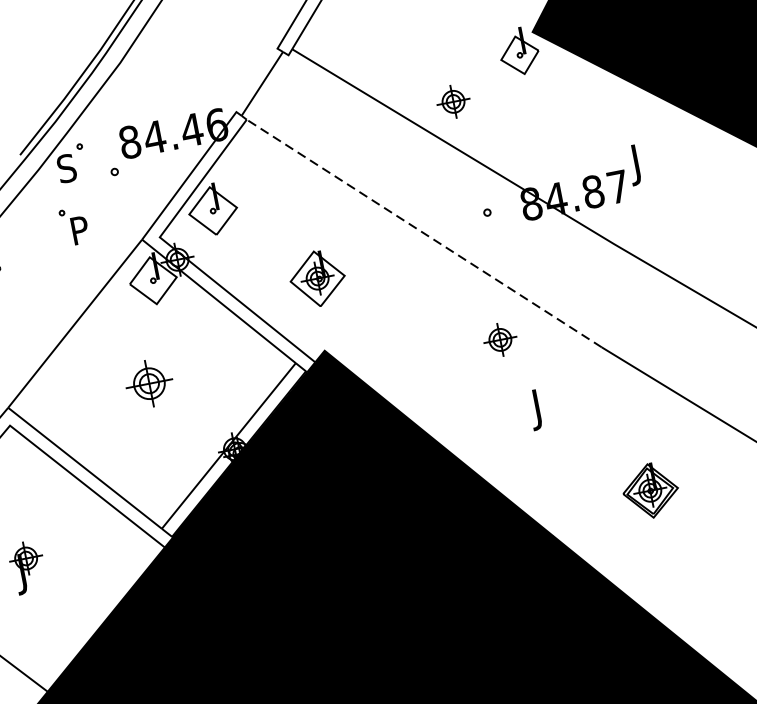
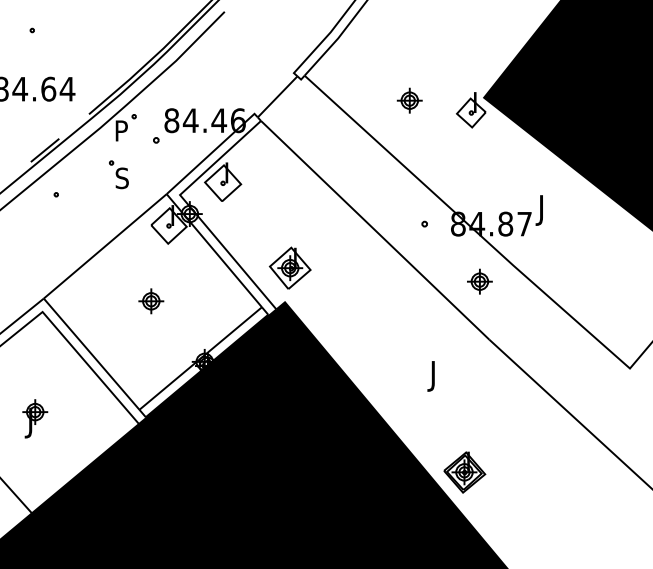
part: (453, 101) -> (409, 100), moved
text: (66, 167) -> (121, 130), S -> P
text: (79, 230) -> (121, 178), P -> S
line: (423, 233) -> (374, 230), dashed -> solid
part: (316, 277) -> (289, 267), moved
part: (499, 339) -> (479, 281), moved
part: (149, 383) -> (151, 301), size x0.71
part: (650, 490) -> (464, 472), moved

